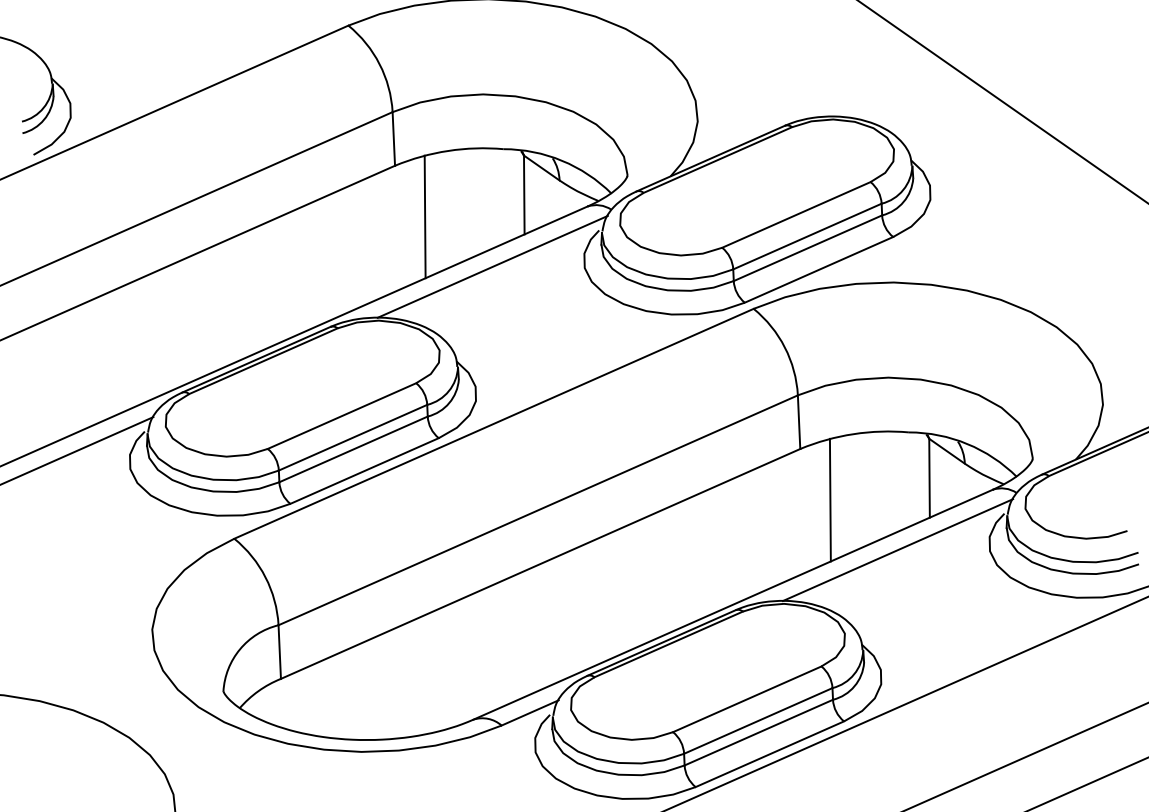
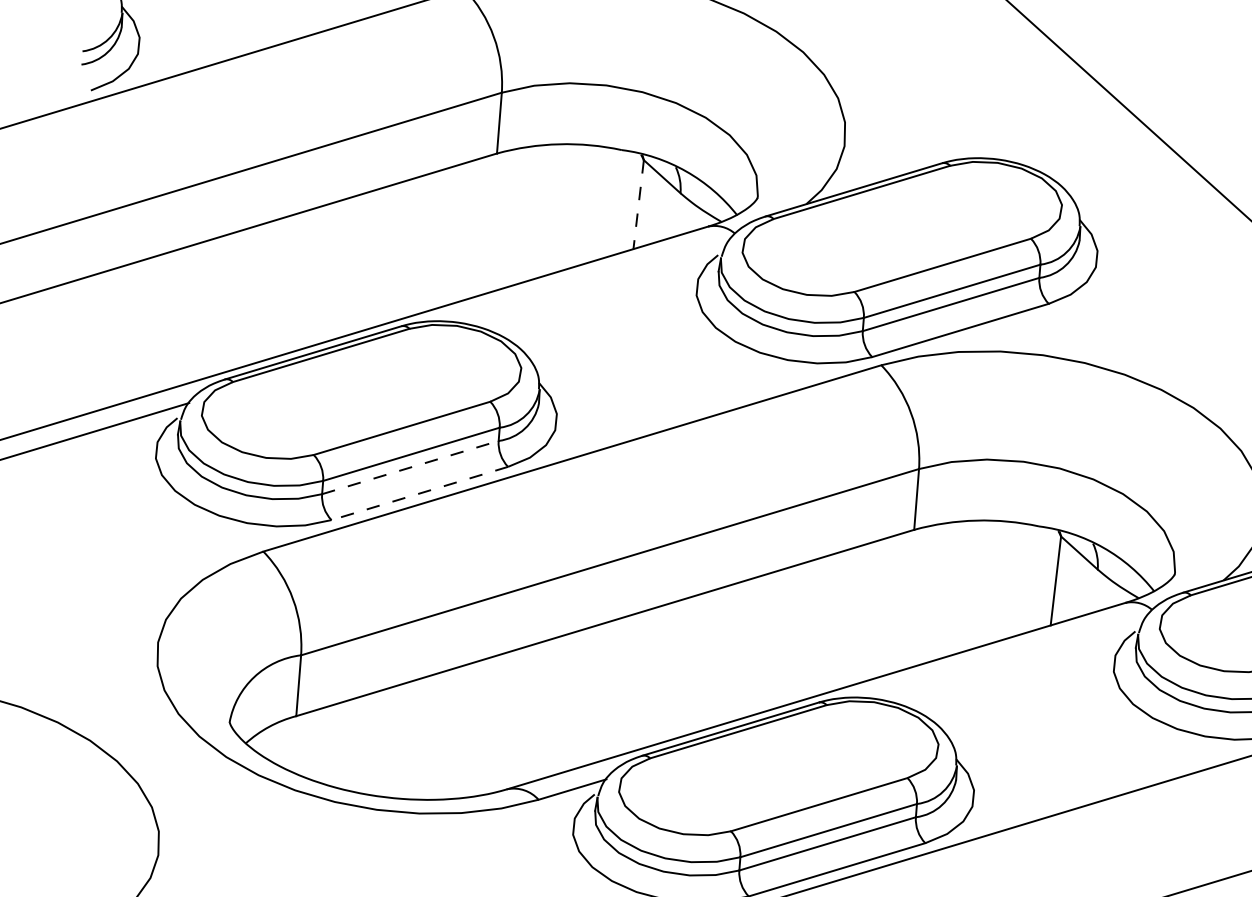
line: (524, 195) -> (638, 205), solid -> dashed
line: (424, 216) -> (523, 214), removed
line: (492, 266) -> (592, 280), removed
line: (354, 449) -> (411, 467), solid -> dashed
line: (364, 471) -> (419, 494), solid -> dashed
line: (829, 499) -> (940, 590), removed
line: (897, 550) -> (1009, 657), removed

